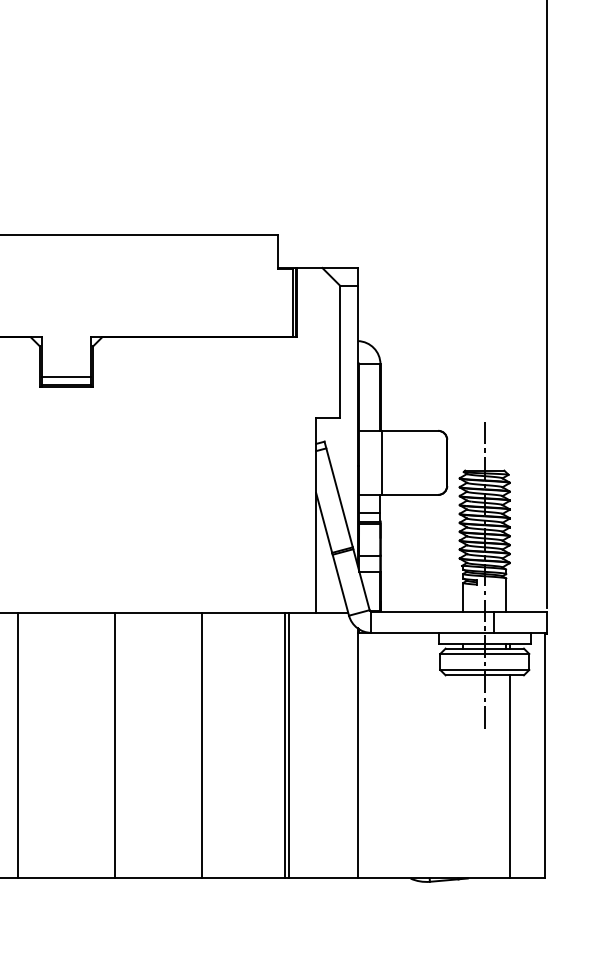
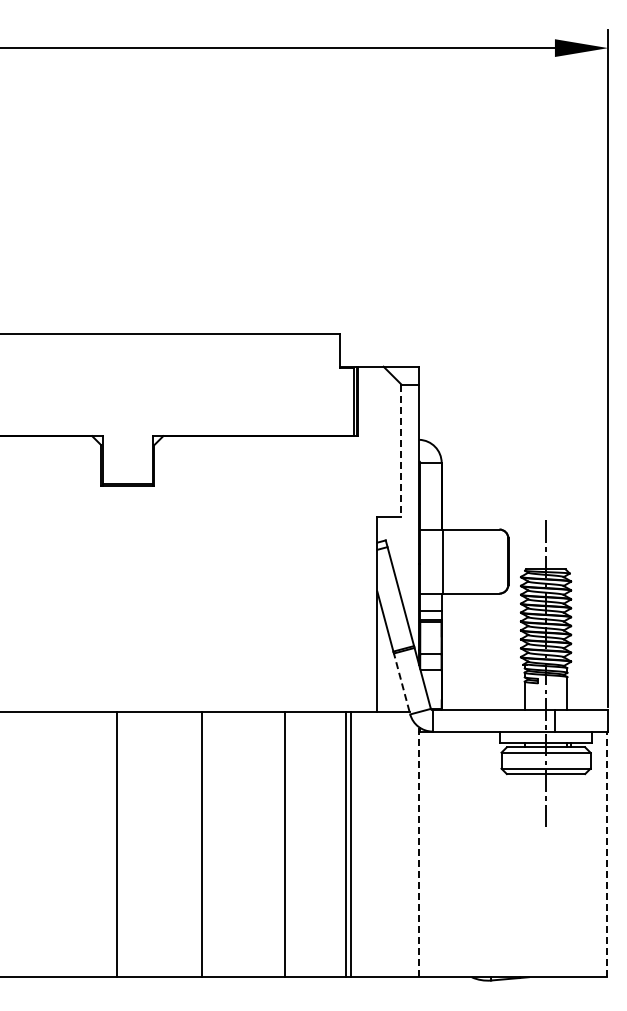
line: (340, 352) -> (401, 451), solid -> dashed
line: (66, 376) -> (127, 475), removed
line: (340, 584) -> (401, 683), solid -> dashed
line: (18, 745) -> (116, 844), moved
line: (114, 745) -> (201, 844), moved
line: (202, 745) -> (284, 844), moved
line: (358, 752) -> (419, 851), solid -> dashed
line: (545, 755) -> (606, 854), solid -> dashed
line: (509, 776) -> (570, 875), removed

